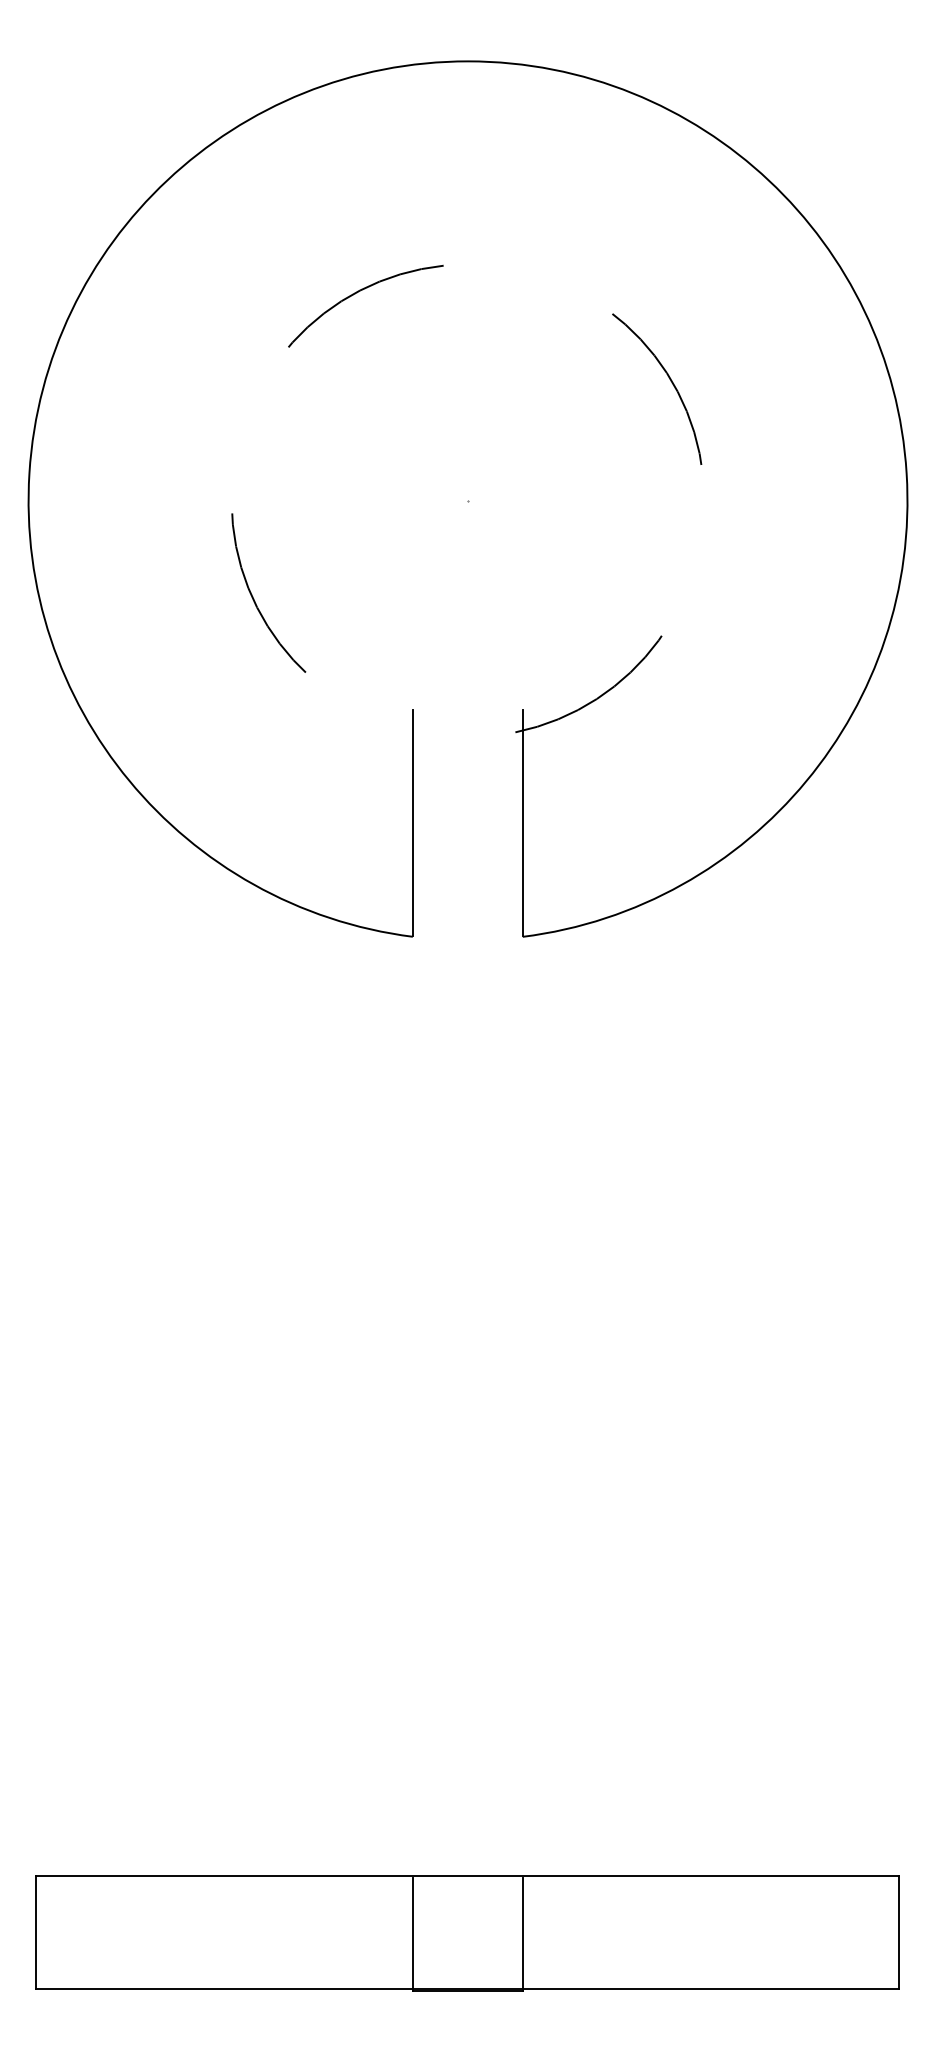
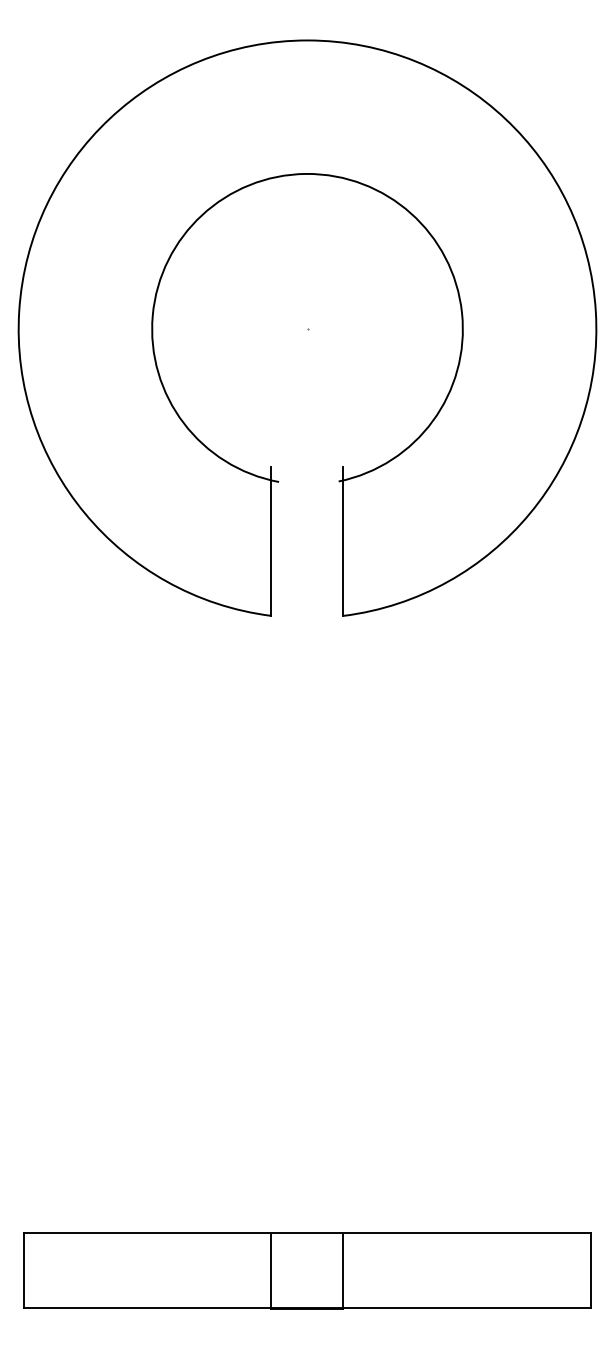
arc: (466, 263) -> (306, 173), dashed -> solid

